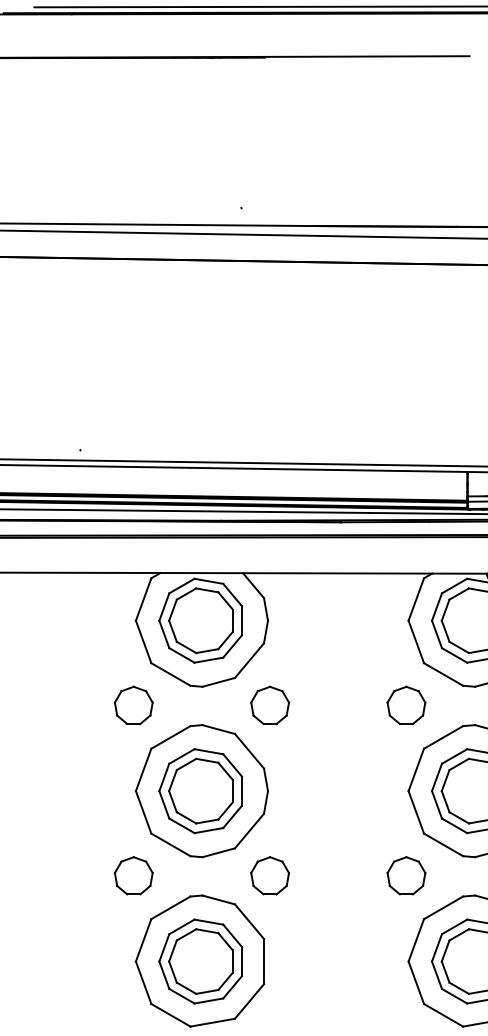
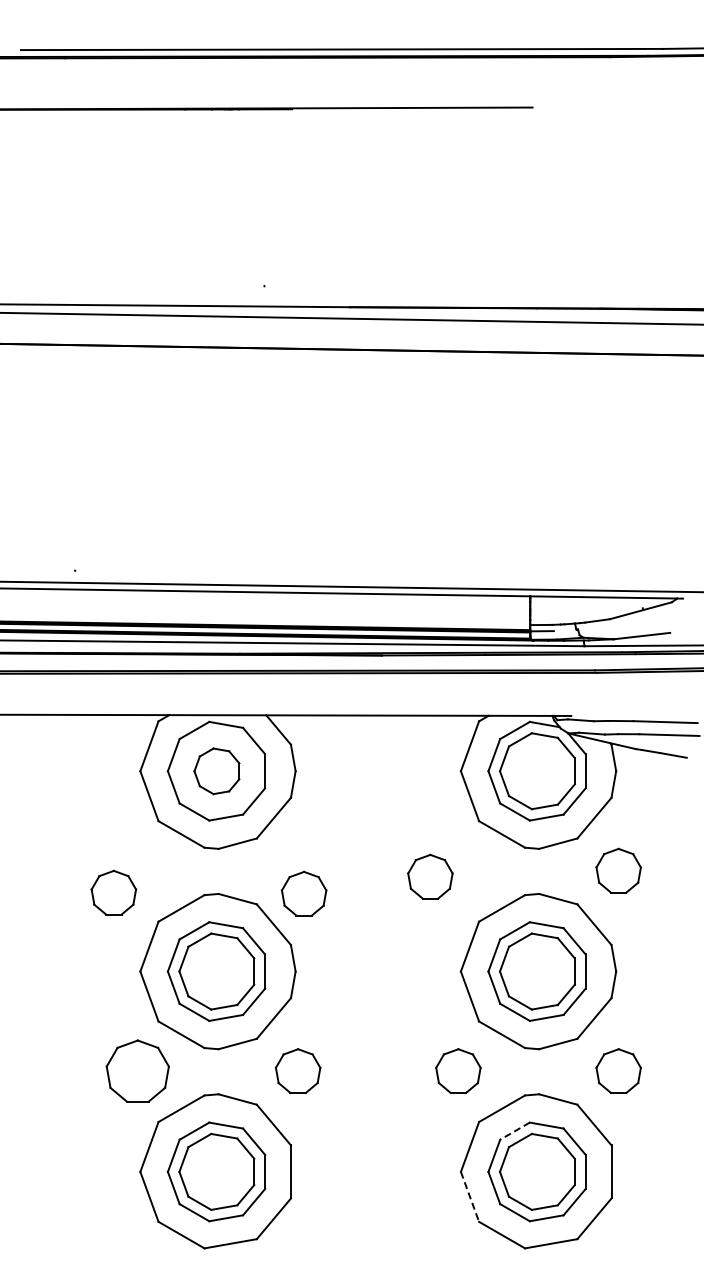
part: (200, 620) -> (216, 771), size x0.6
part: (133, 705) -> (113, 892), moved
part: (269, 705) -> (303, 893), moved
part: (406, 705) -> (430, 876), moved
part: (133, 875) -> (137, 1070), size x1.4
line: (454, 927) -> (514, 1131), solid -> dashed
line: (416, 982) -> (470, 1196), solid -> dashed

